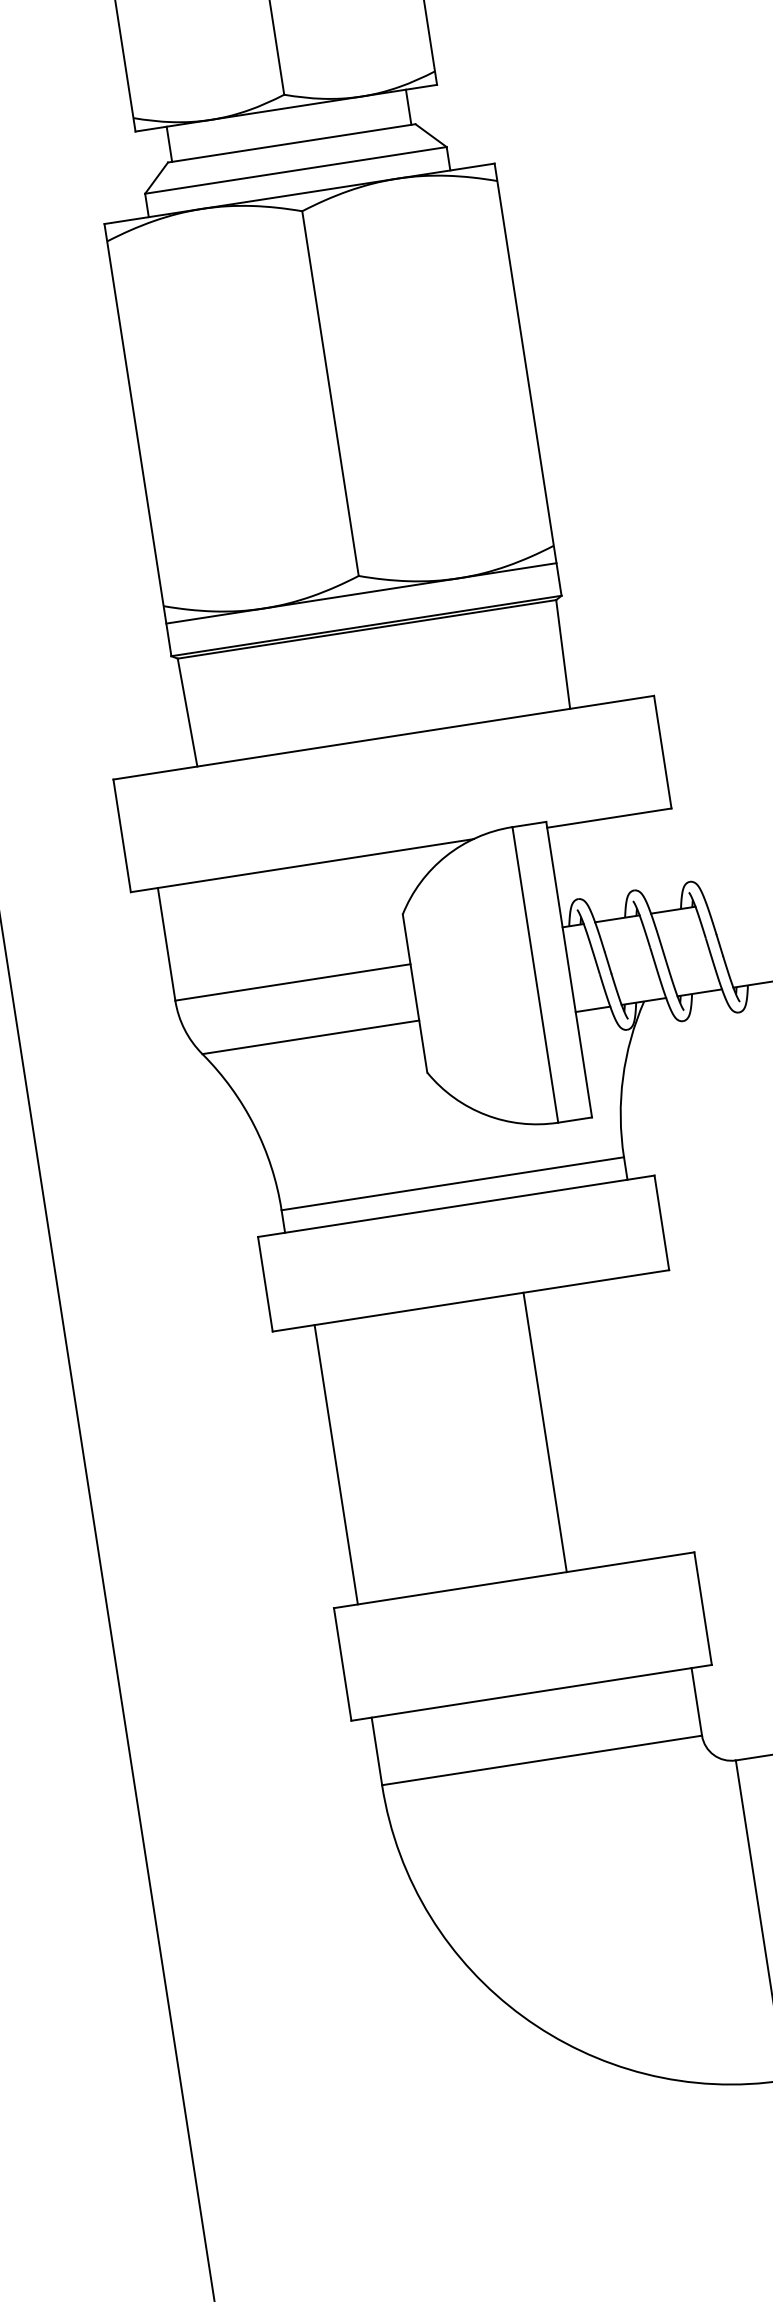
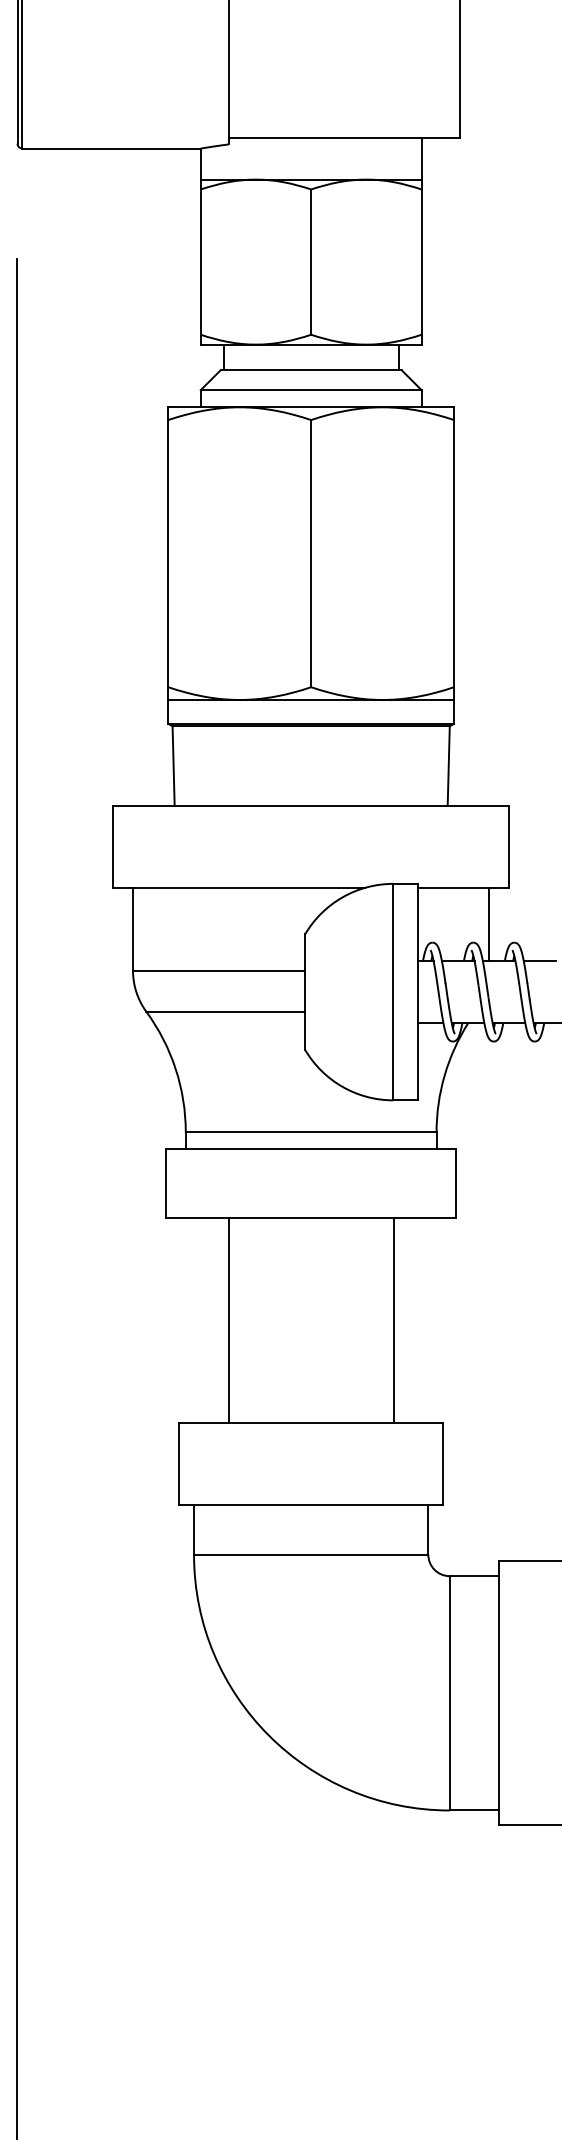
line: (652, 862) -> (489, 924), added
line: (728, 902) -> (539, 961), added
line: (544, 1432) -> (393, 1320), moved
line: (335, 1464) -> (228, 1320), moved

